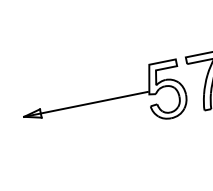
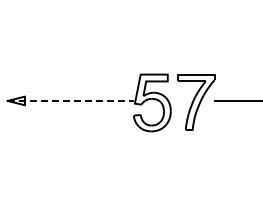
line: (86, 103) -> (71, 100), solid -> dashed

